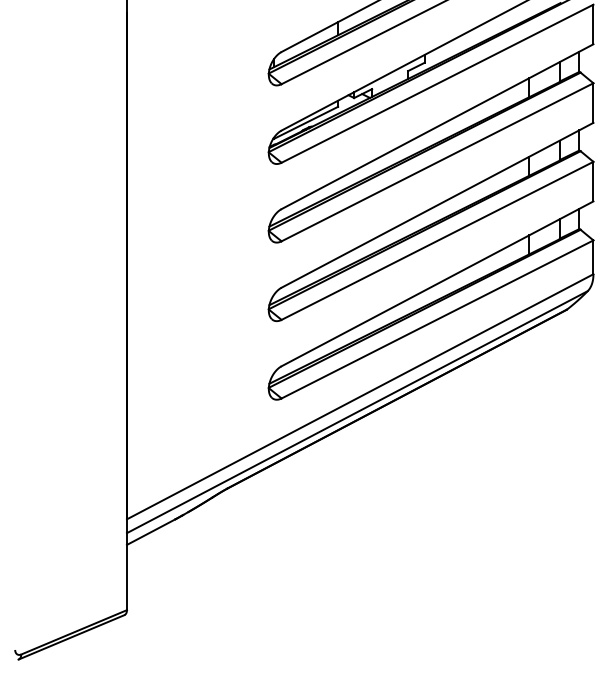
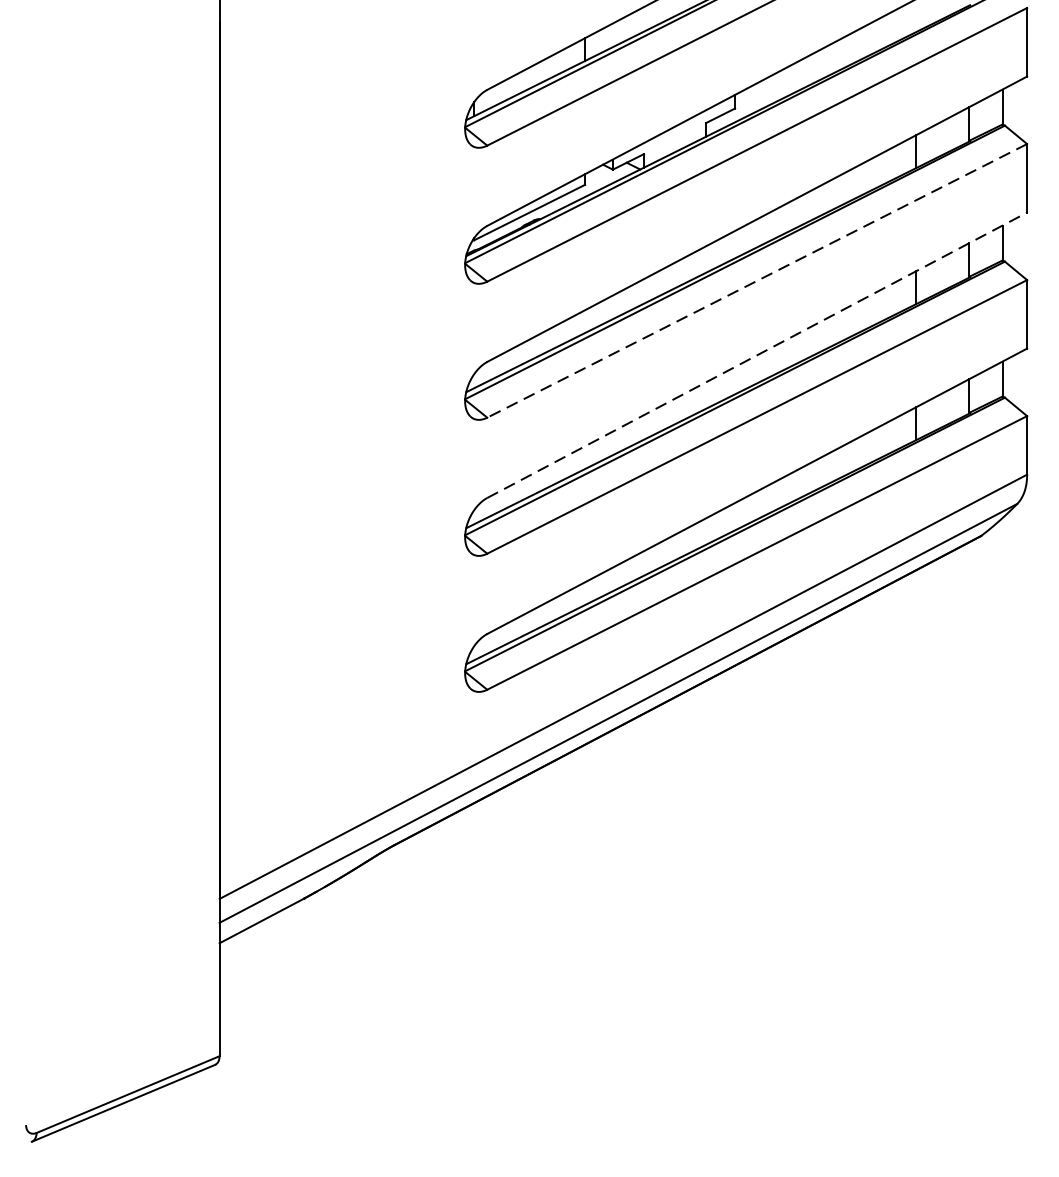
line: (437, 162) -> (757, 281), solid -> dashed
line: (437, 205) -> (757, 355), solid -> dashed

